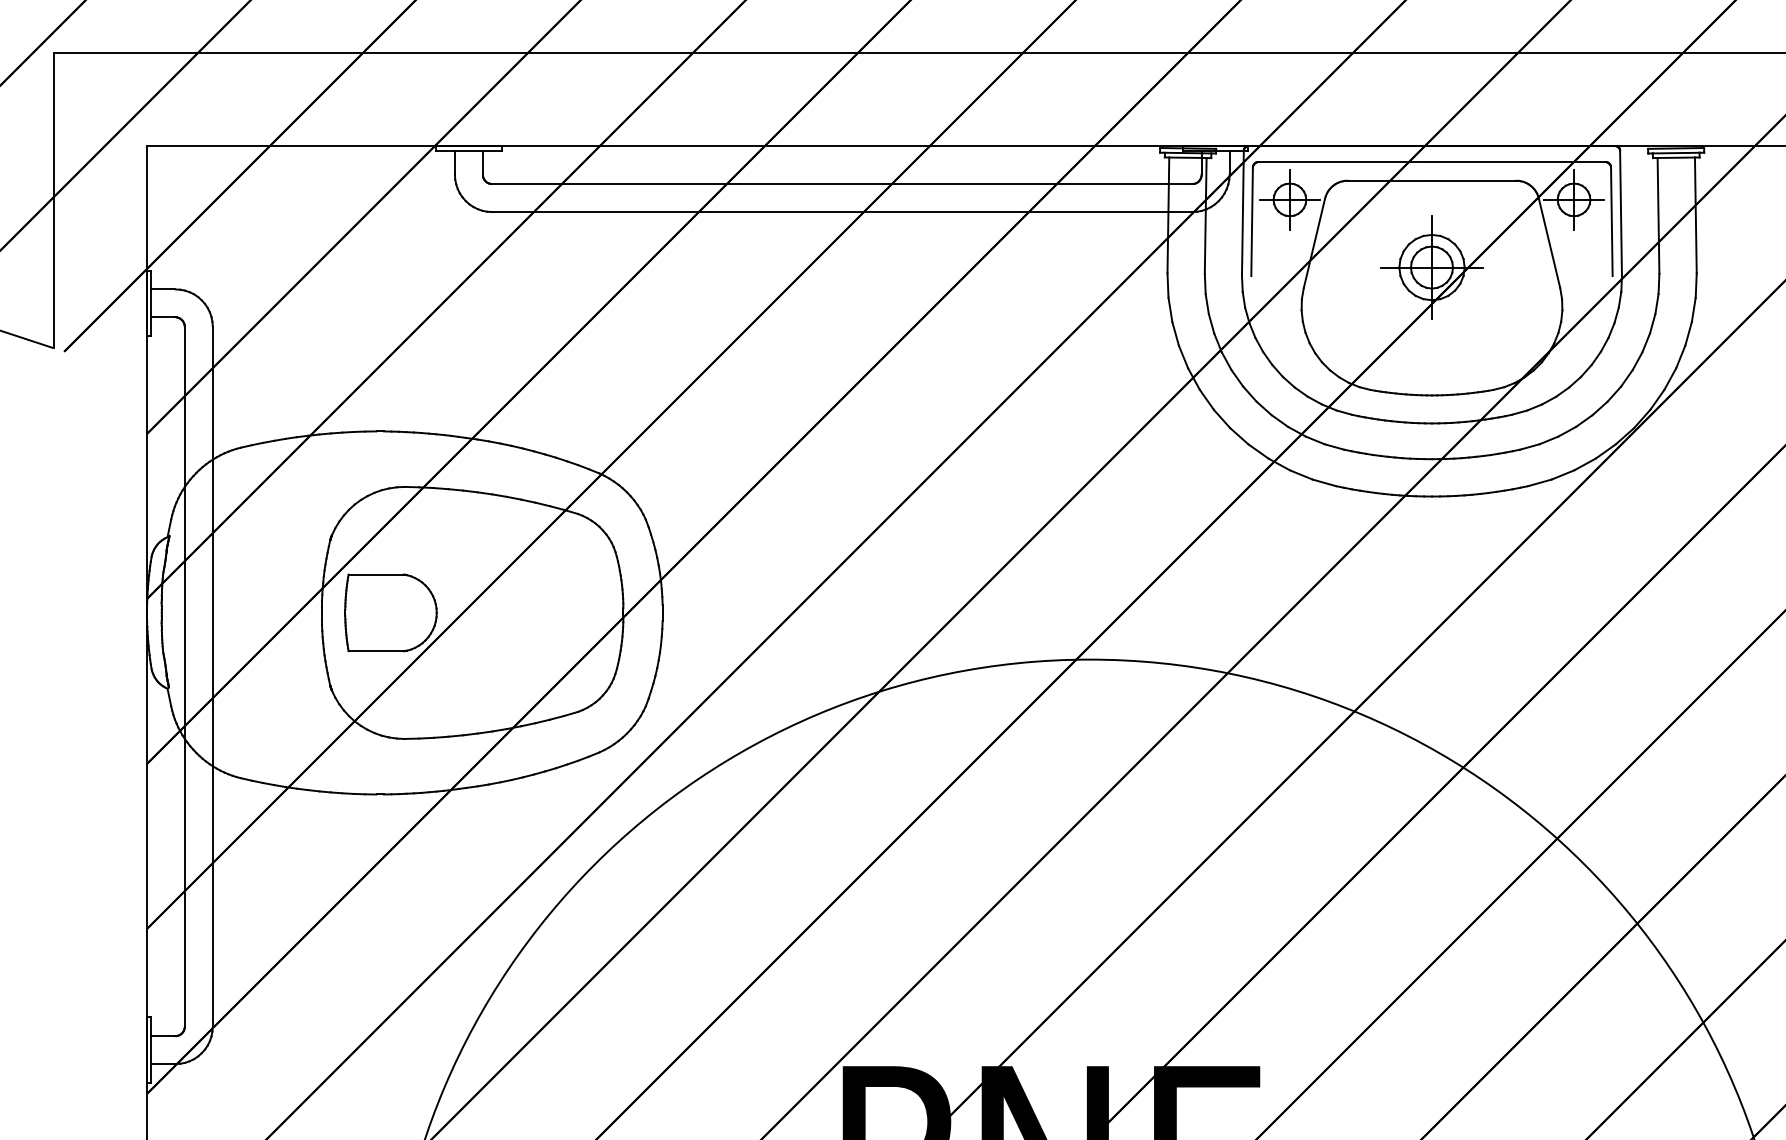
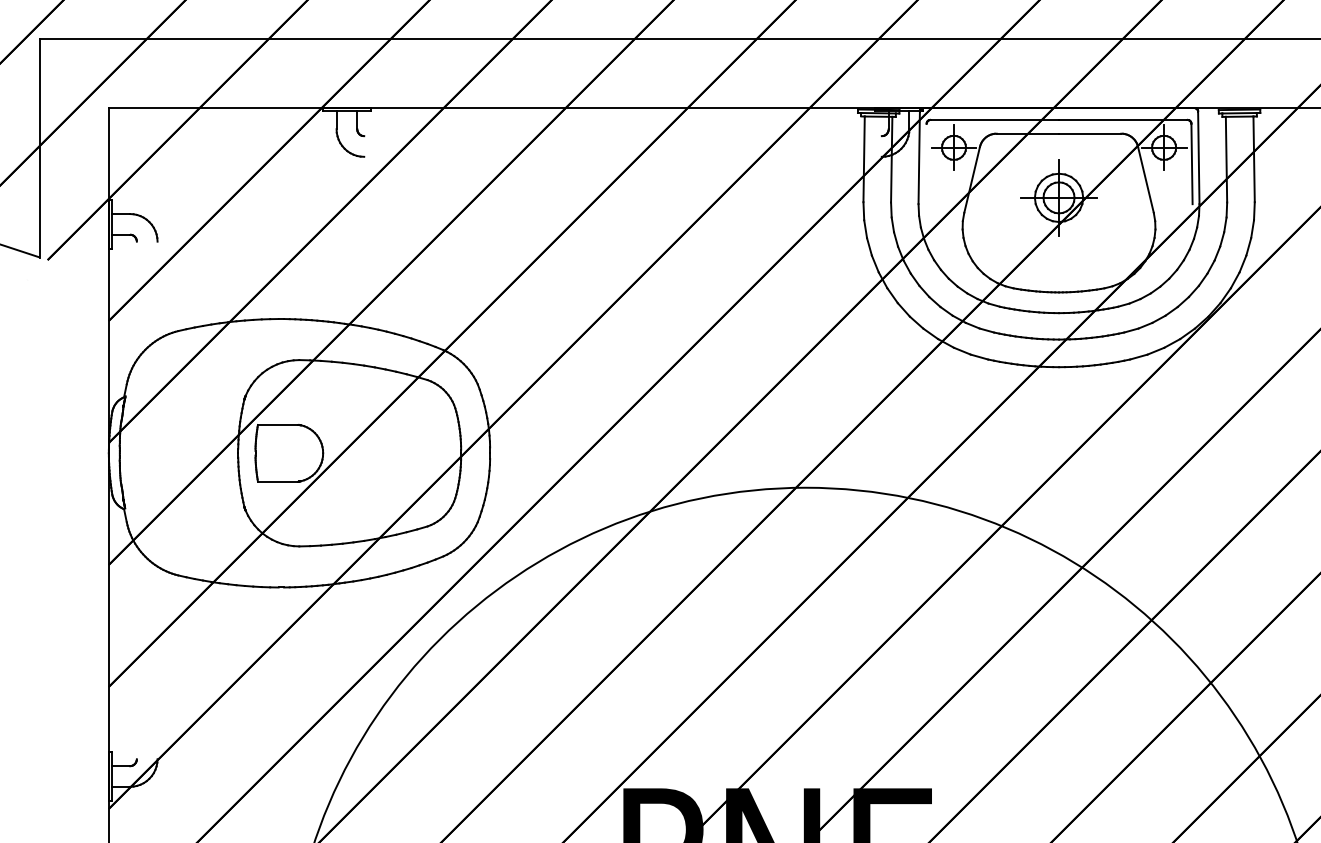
line: (842, 184) -> (623, 136), removed
line: (842, 212) -> (623, 157), removed
line: (1251, 221) -> (925, 163), removed
line: (184, 676) -> (136, 500), removed
line: (212, 676) -> (157, 500), removed

